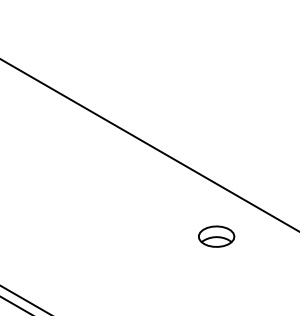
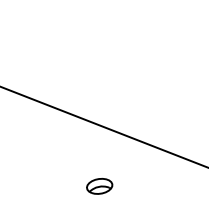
part: (216, 236) -> (99, 186), moved

